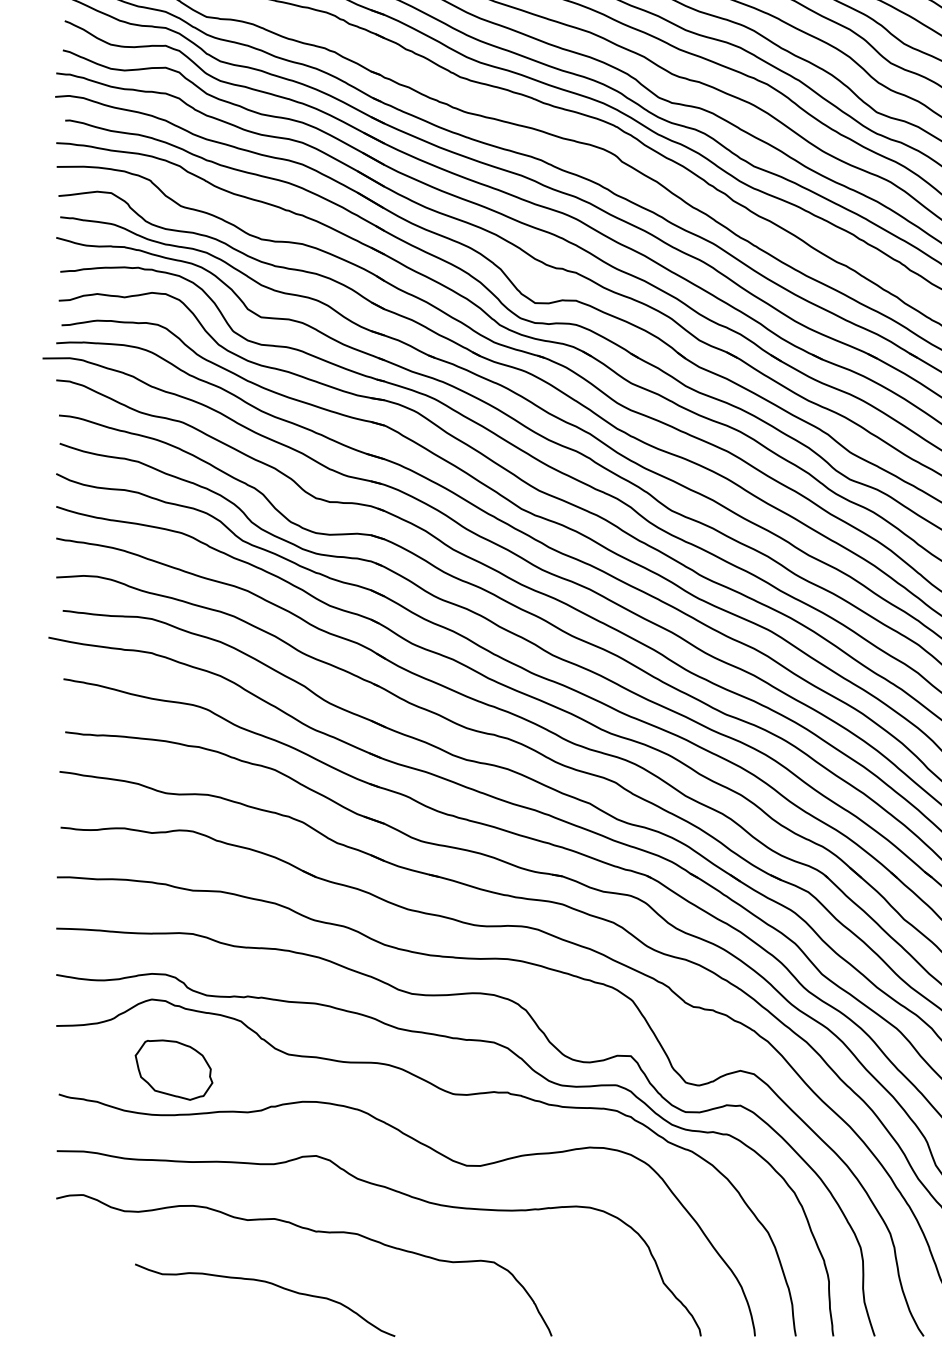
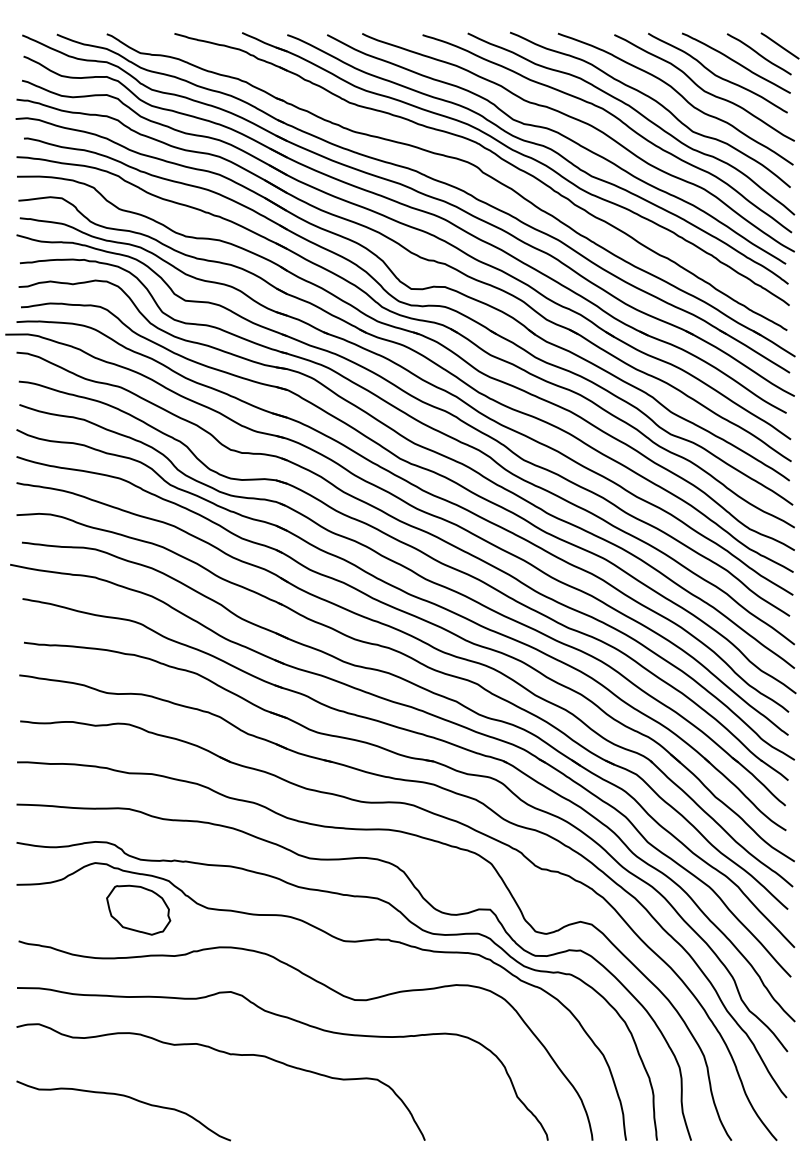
part: (173, 1069) -> (138, 909), moved
curve: (268, 1283) -> (126, 1097), moved

